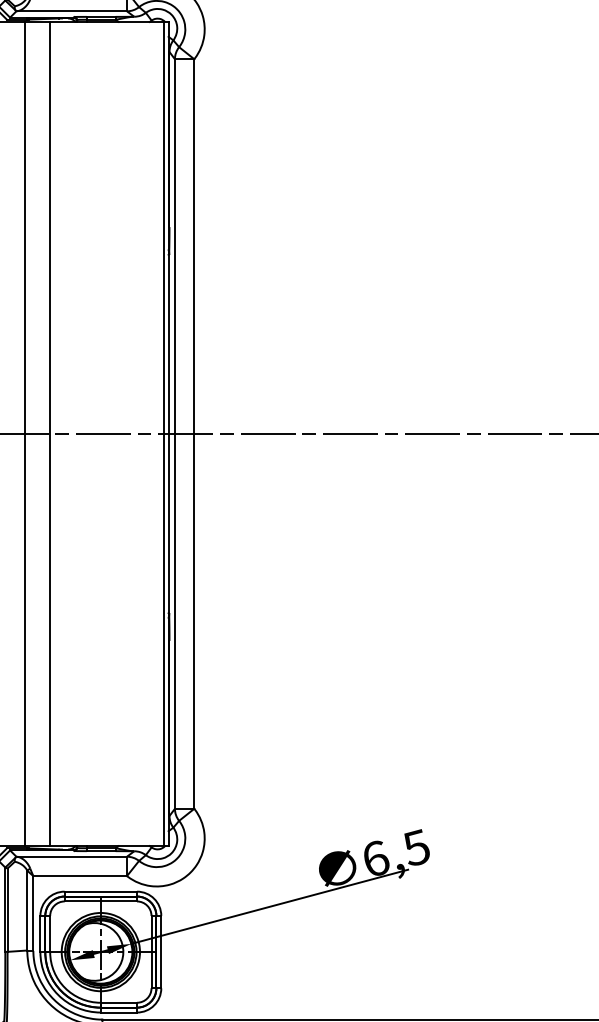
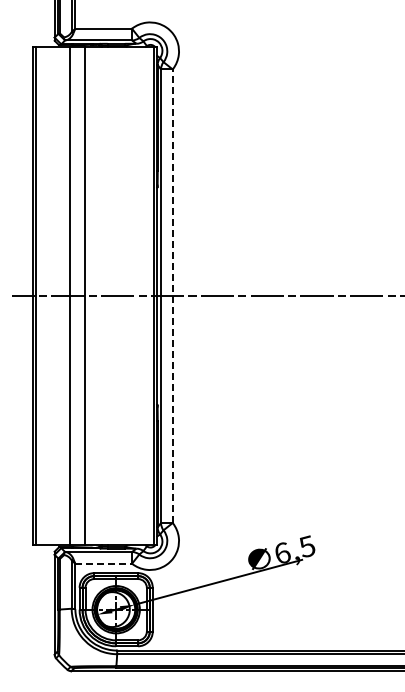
line: (193, 434) -> (172, 296), solid -> dashed
line: (81, 875) -> (104, 563), solid -> dashed

